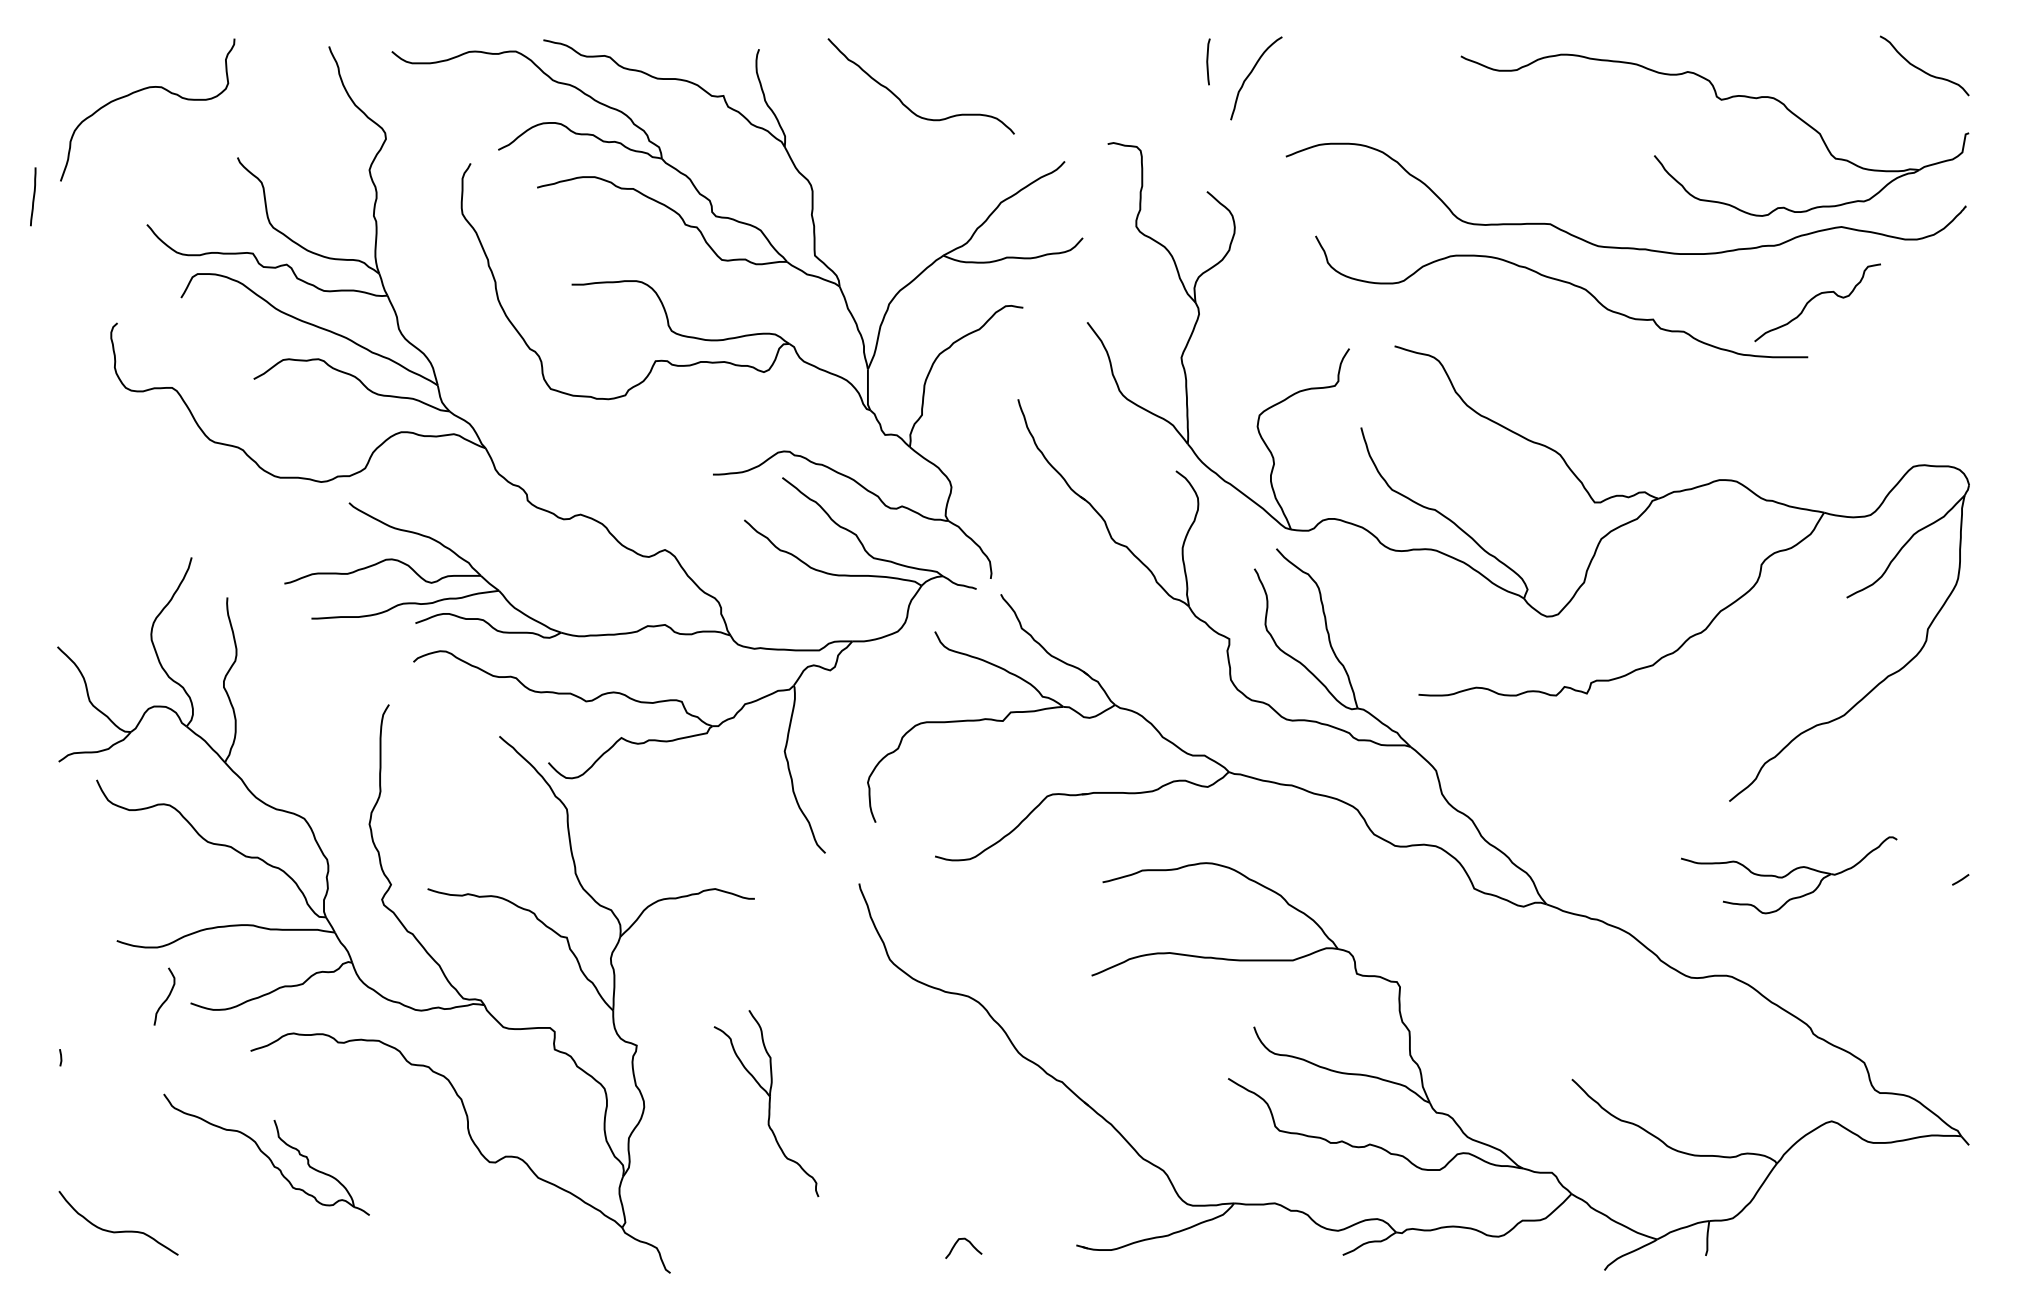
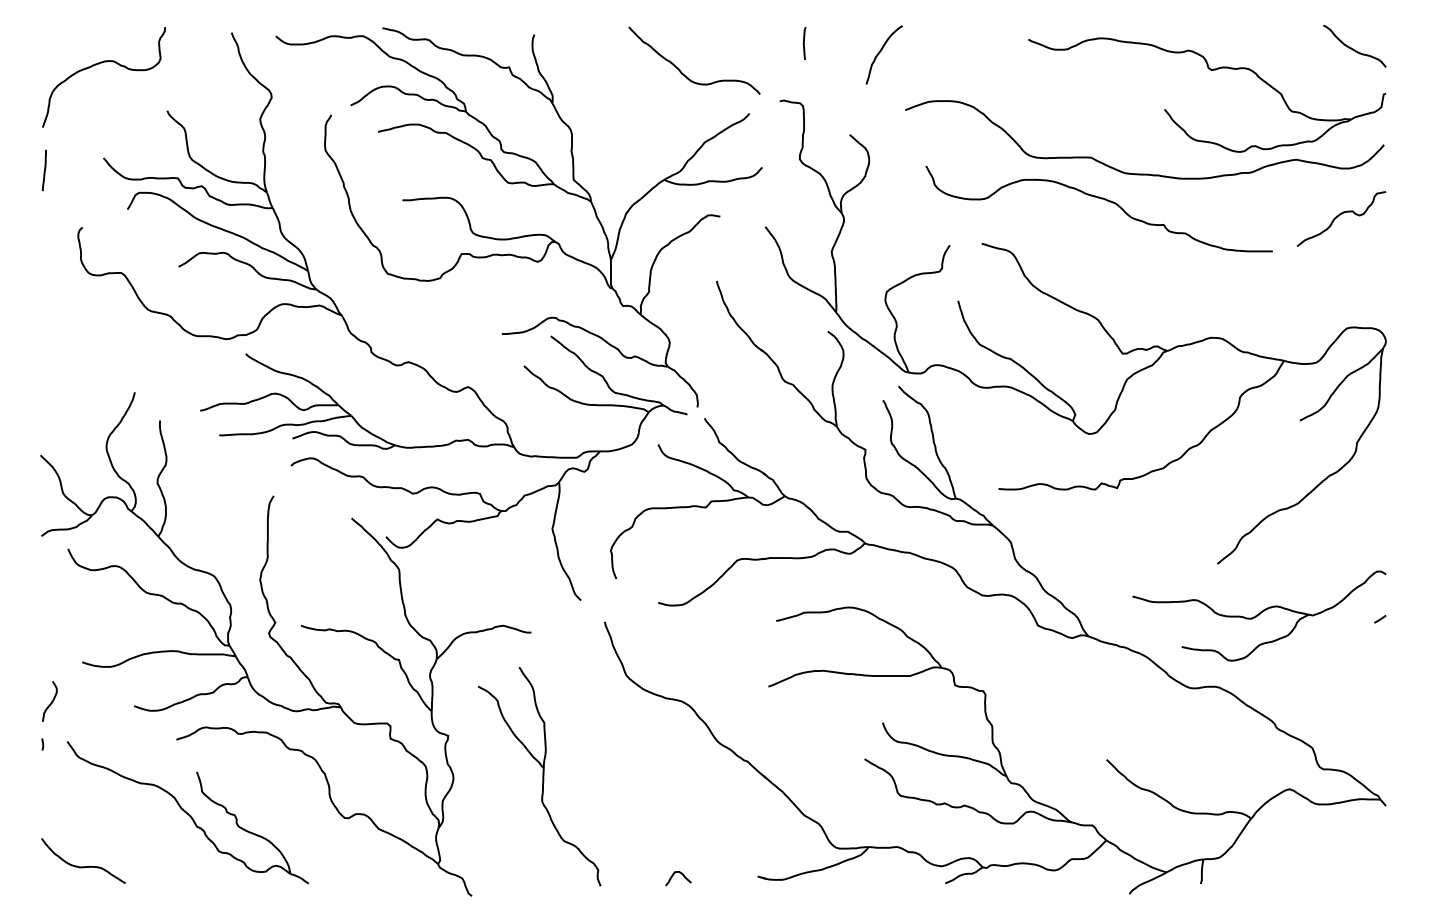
curve: (1208, 61) -> (804, 43), moved
curve: (901, 98) -> (680, 69), moved
line: (33, 196) -> (44, 170), moved
curve: (1814, 299) -> (1339, 216), moved
part: (1789, 874) -> (1259, 615), size x1.67
curve: (165, 998) -> (50, 702), moved
part: (766, 1103) -> (539, 776), size x1.67
part: (266, 1154) -> (187, 812), size x1.67

